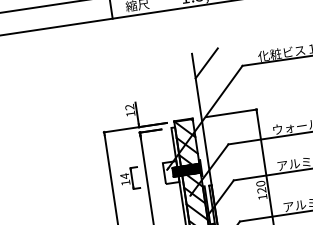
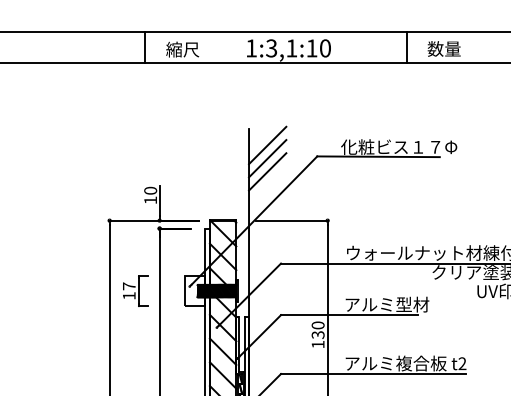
line: (208, 72) -> (267, 158), added
line: (209, 81) -> (267, 171), added
text: (129, 107) -> (150, 190), 12 -> 10
text: (125, 176) -> (129, 286), 14 -> 17
text: (261, 190) -> (318, 334), 120 -> 130

